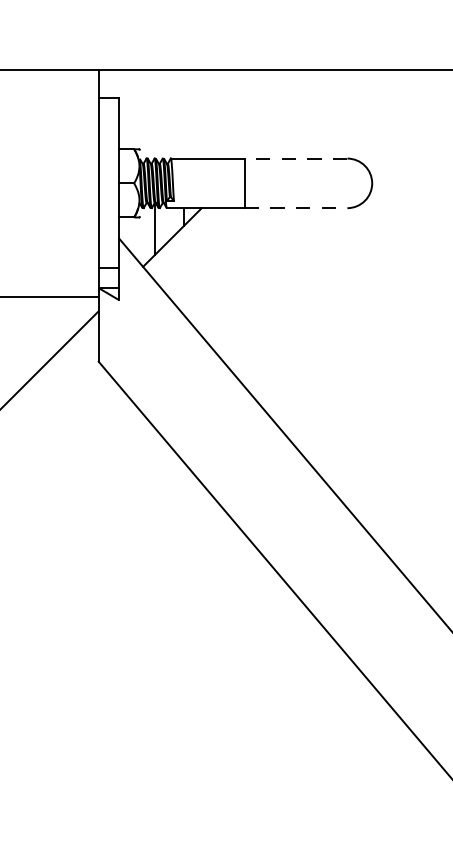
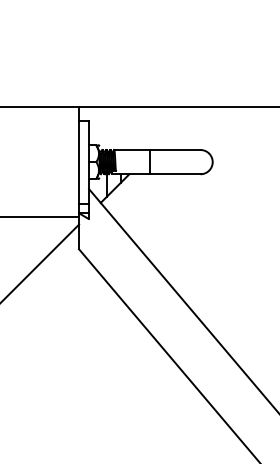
line: (296, 159) -> (175, 150), dashed -> solid
line: (298, 208) -> (176, 174), dashed -> solid

